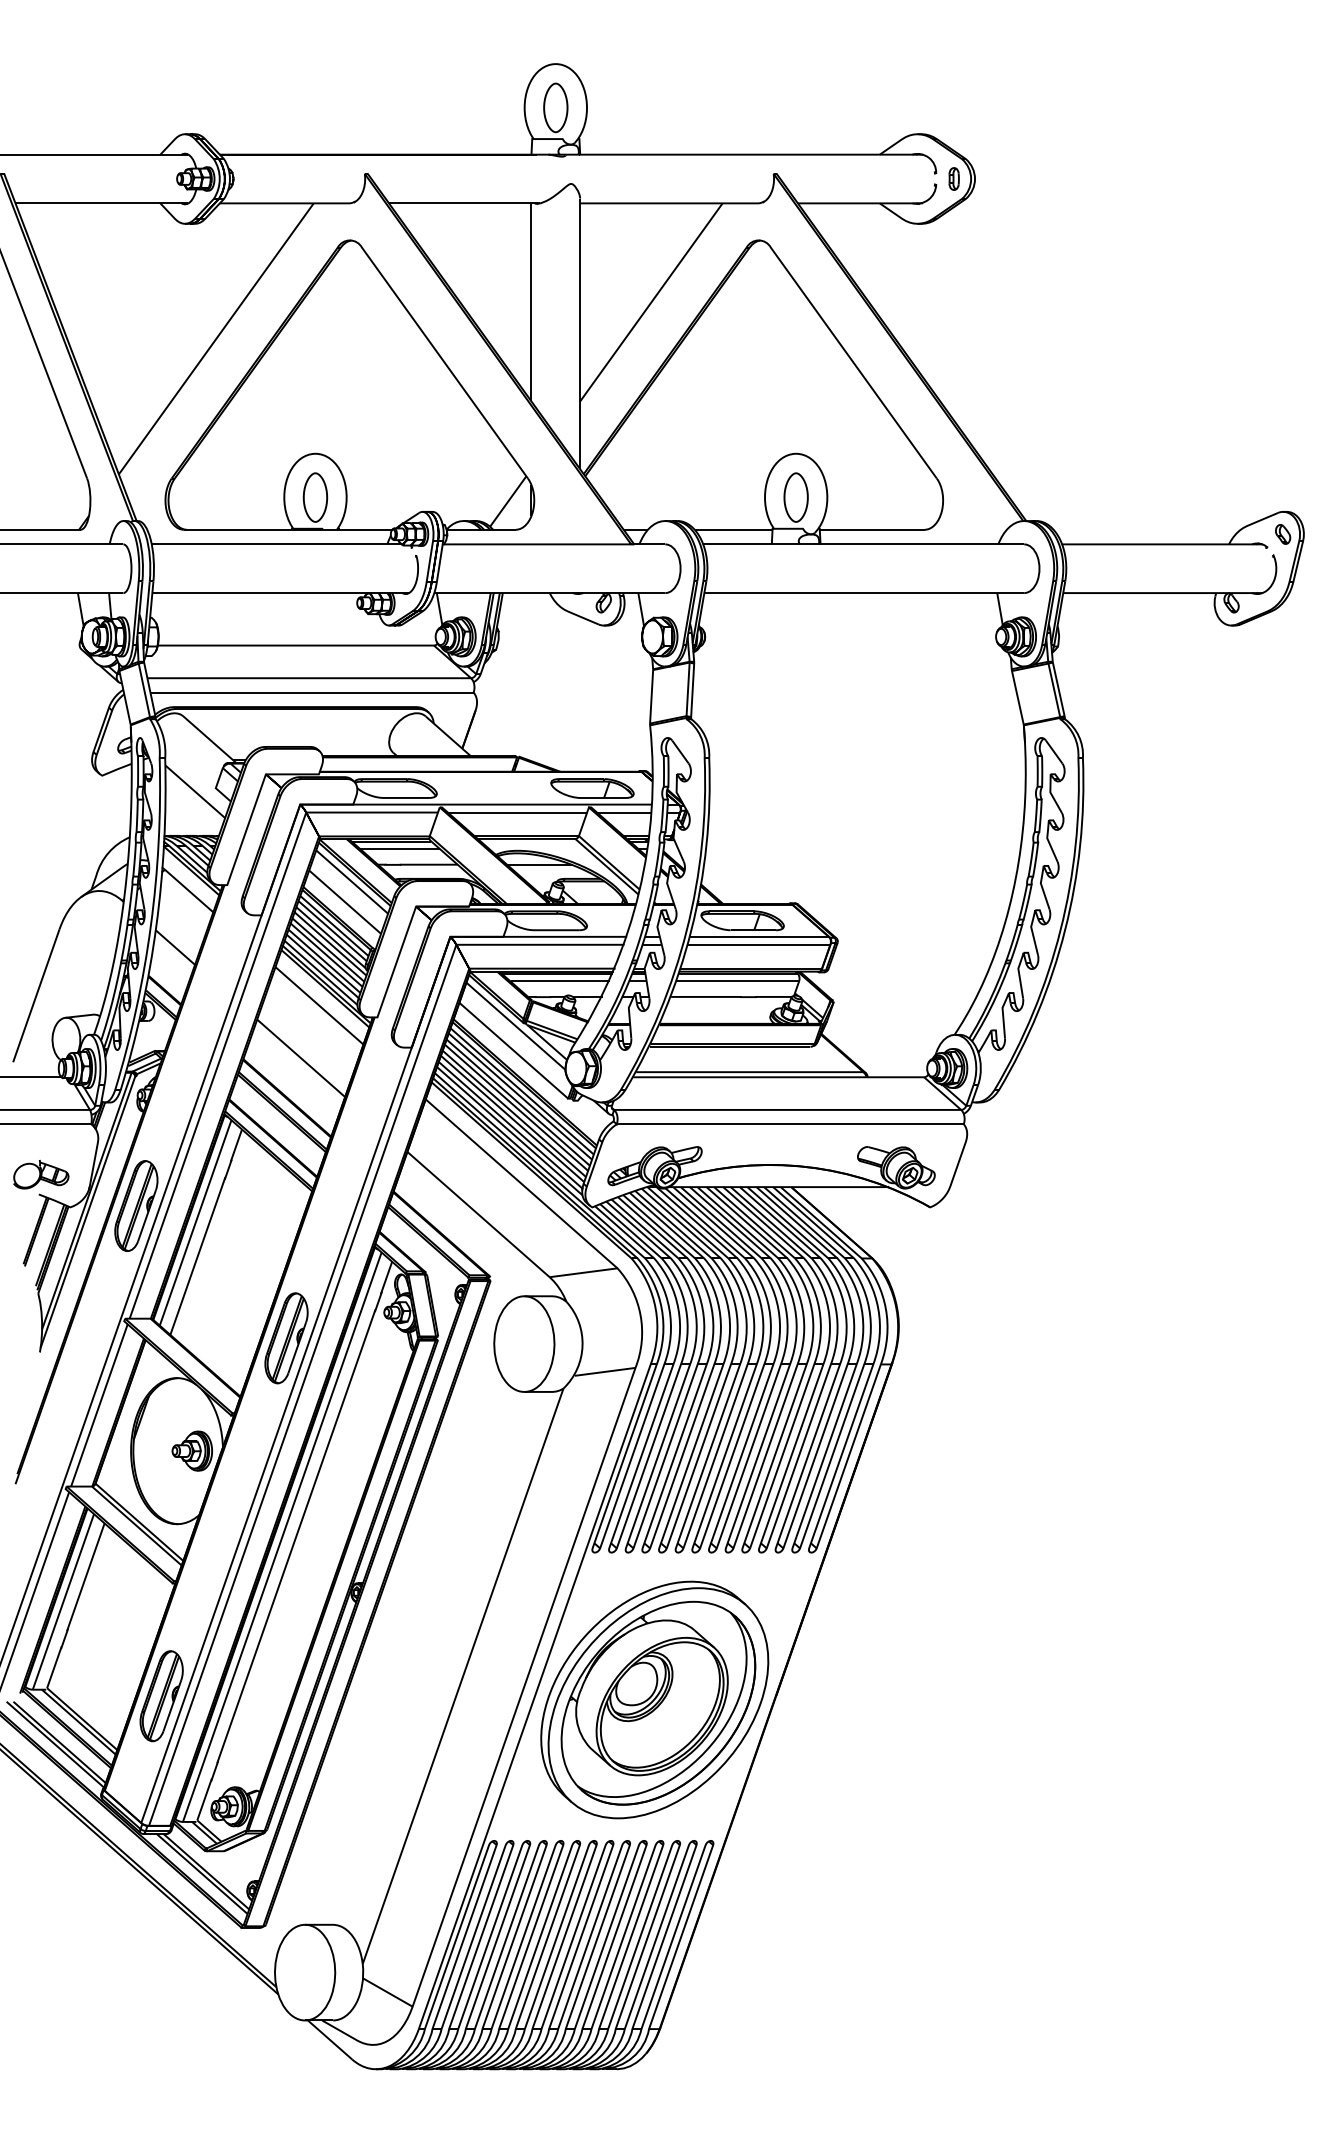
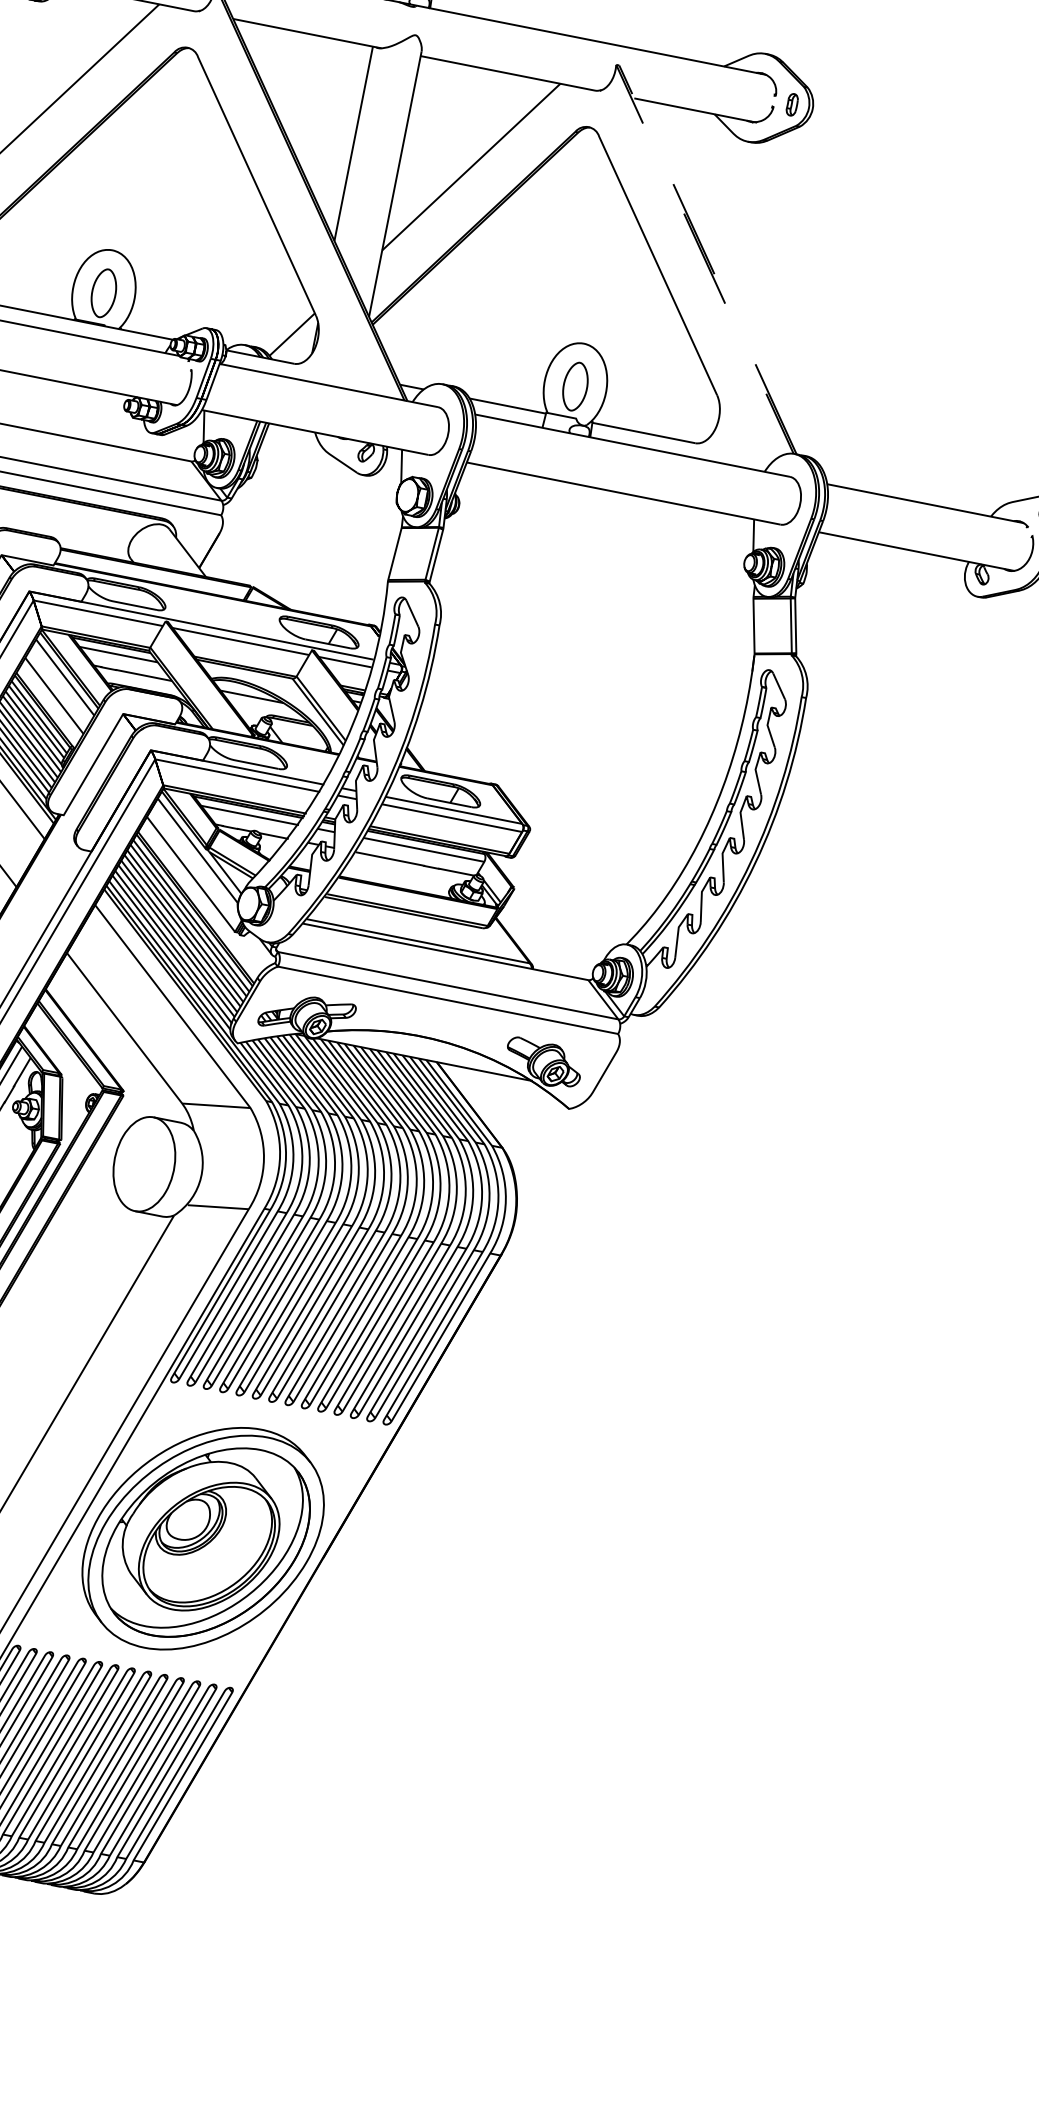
line: (775, 173) -> (618, 64), solid -> dashed

